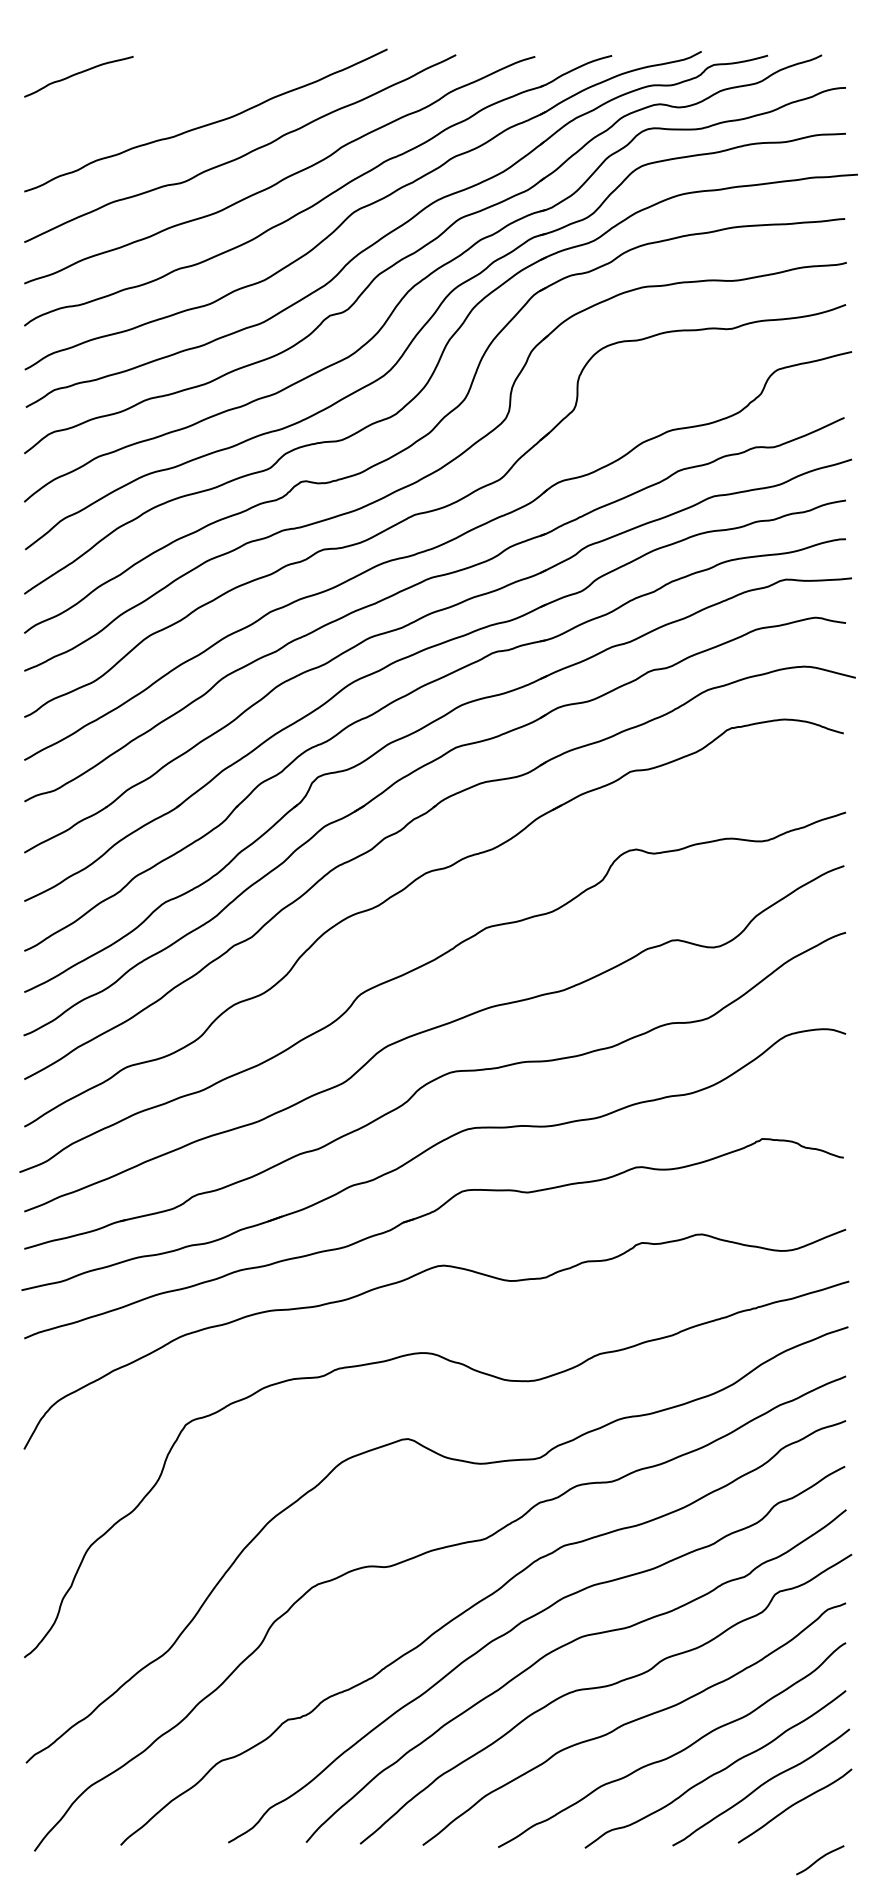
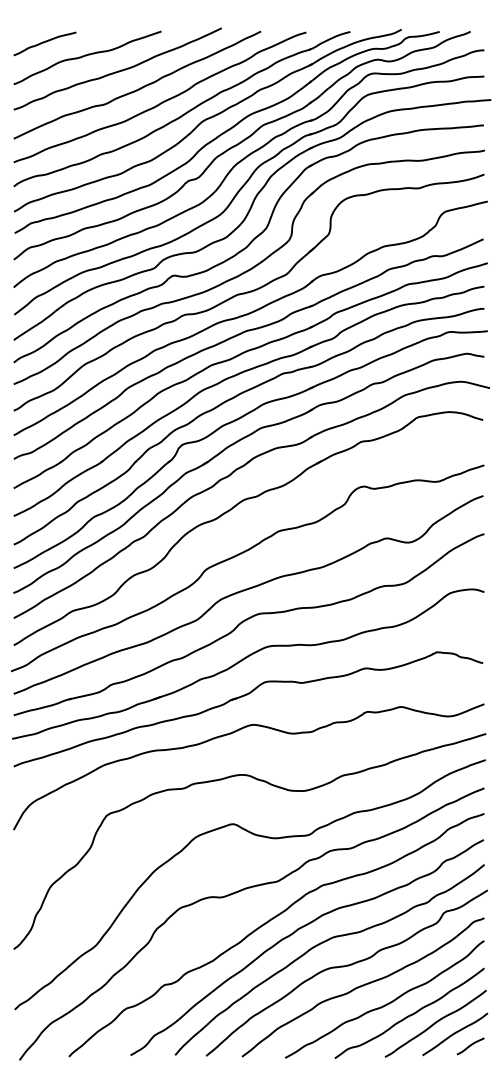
curve: (151, 98) -> (86, 56), added
curve: (819, 1860) -> (470, 1046), moved

